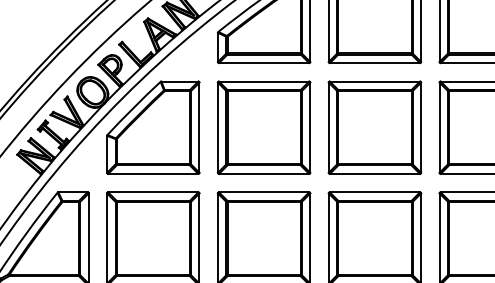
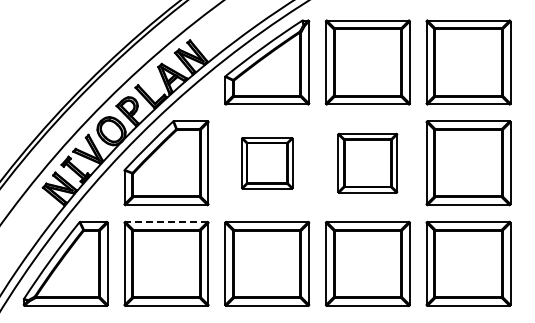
part: (264, 128) -> (267, 163), size x0.6
part: (374, 128) -> (367, 163), size x0.7
line: (153, 191) -> (166, 221), solid -> dashed

